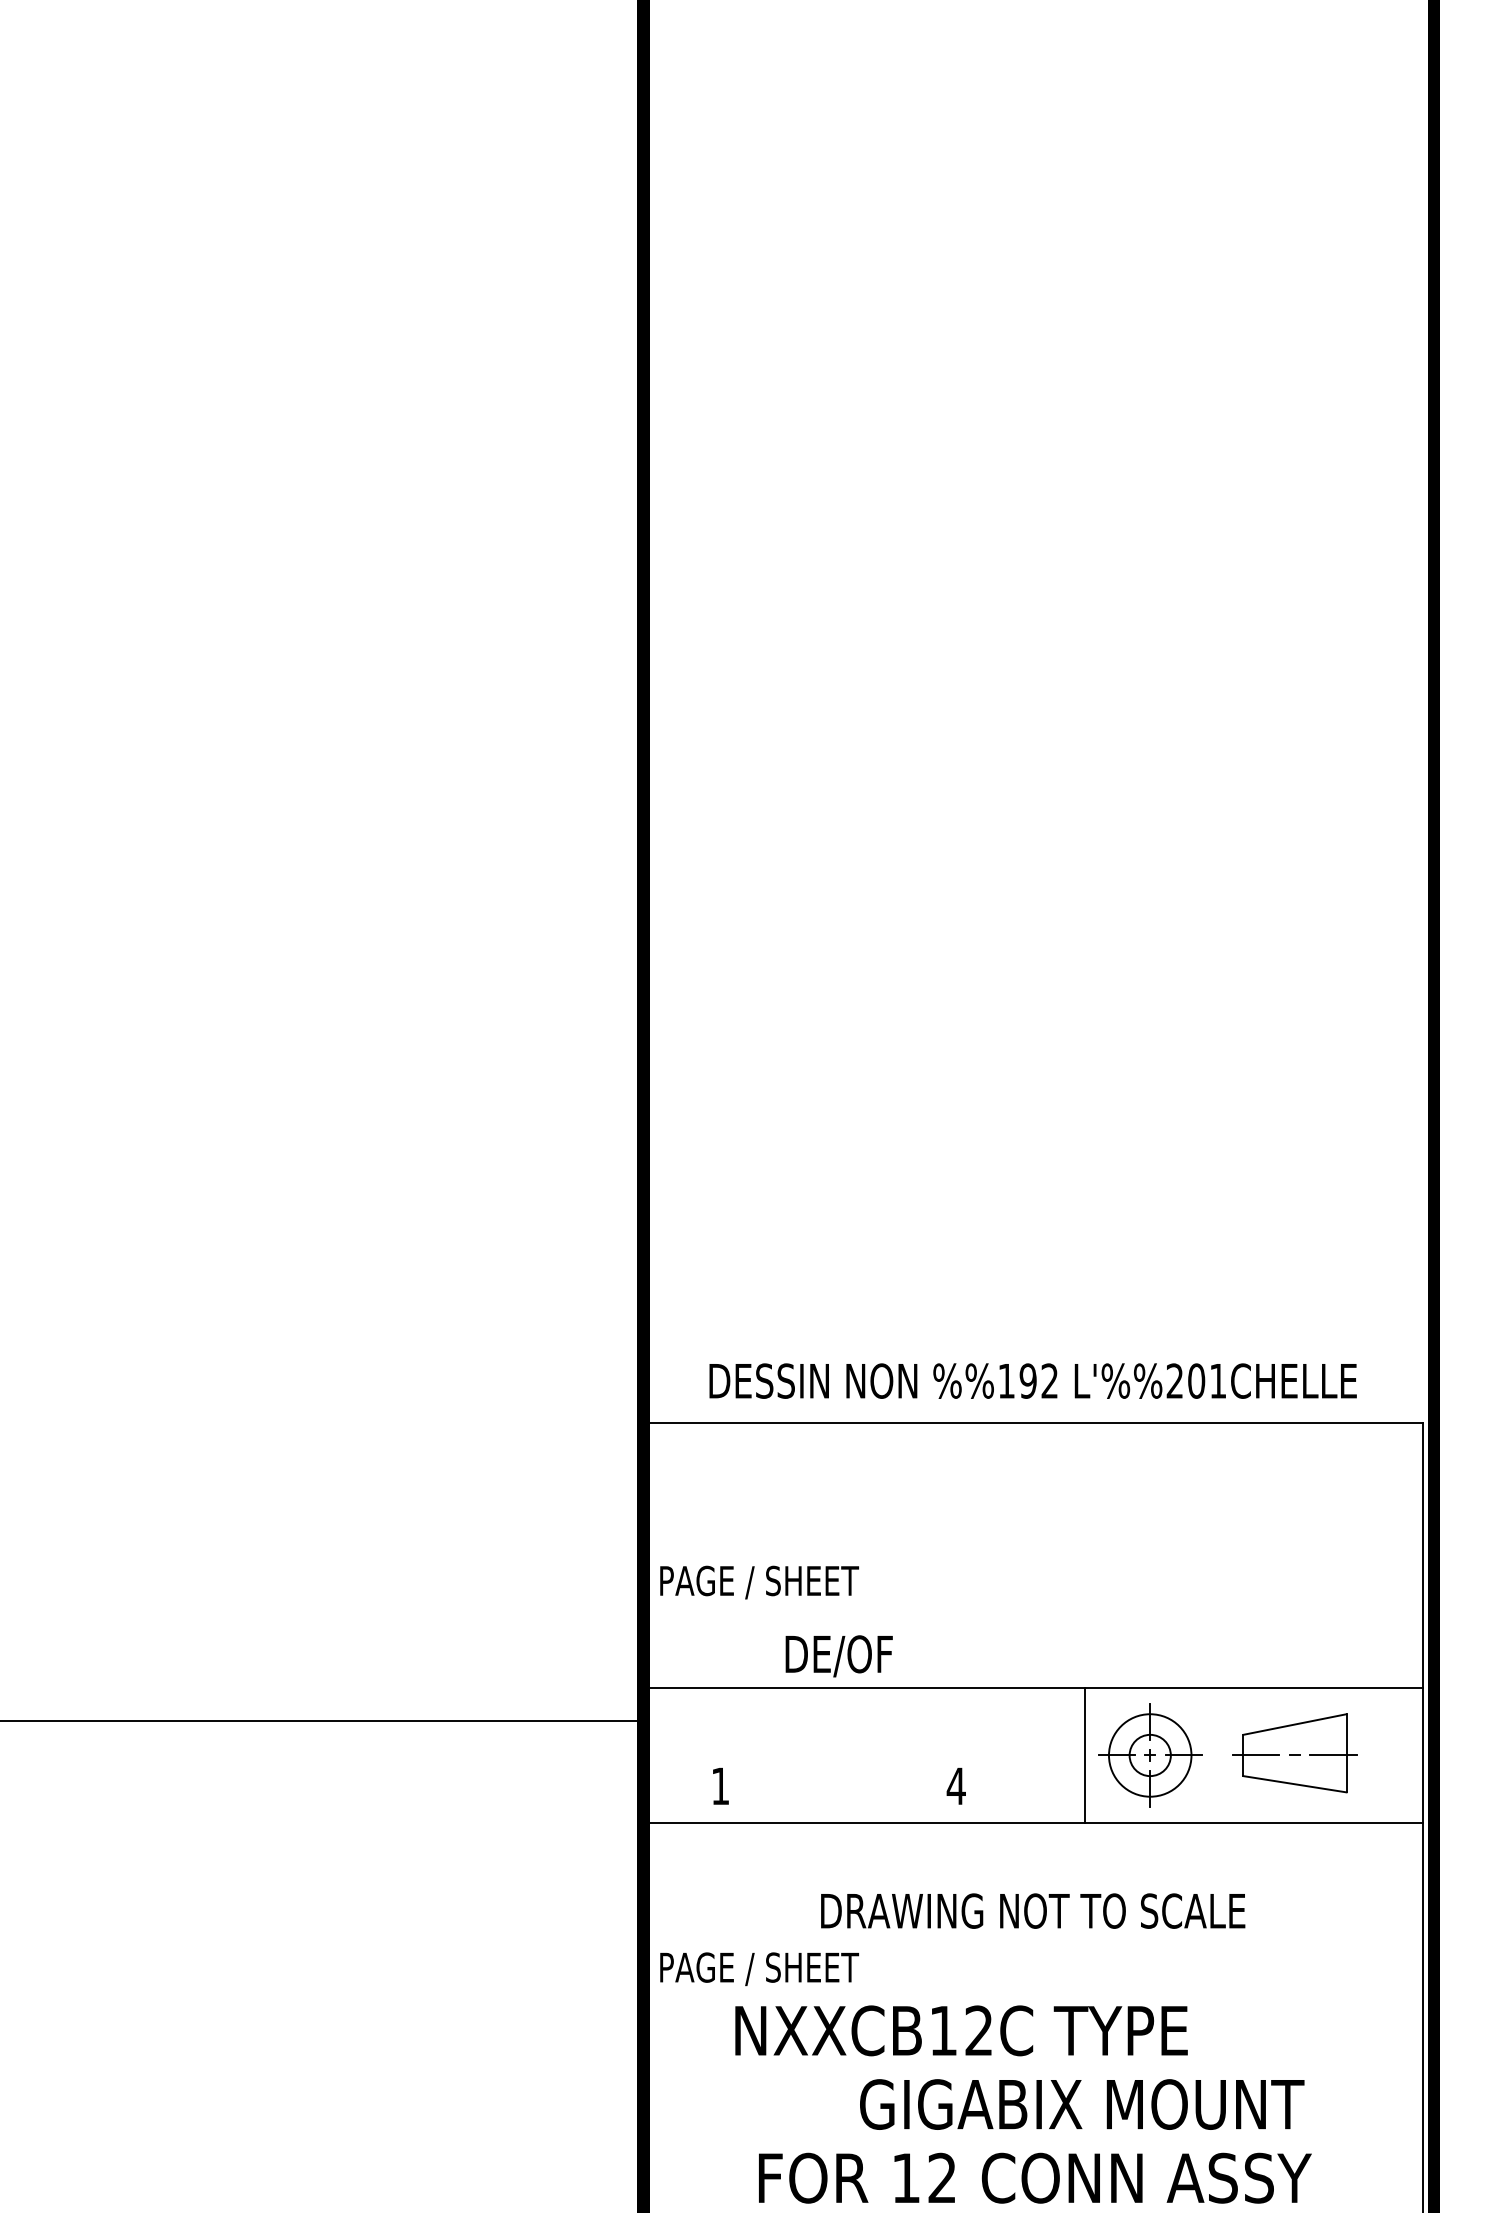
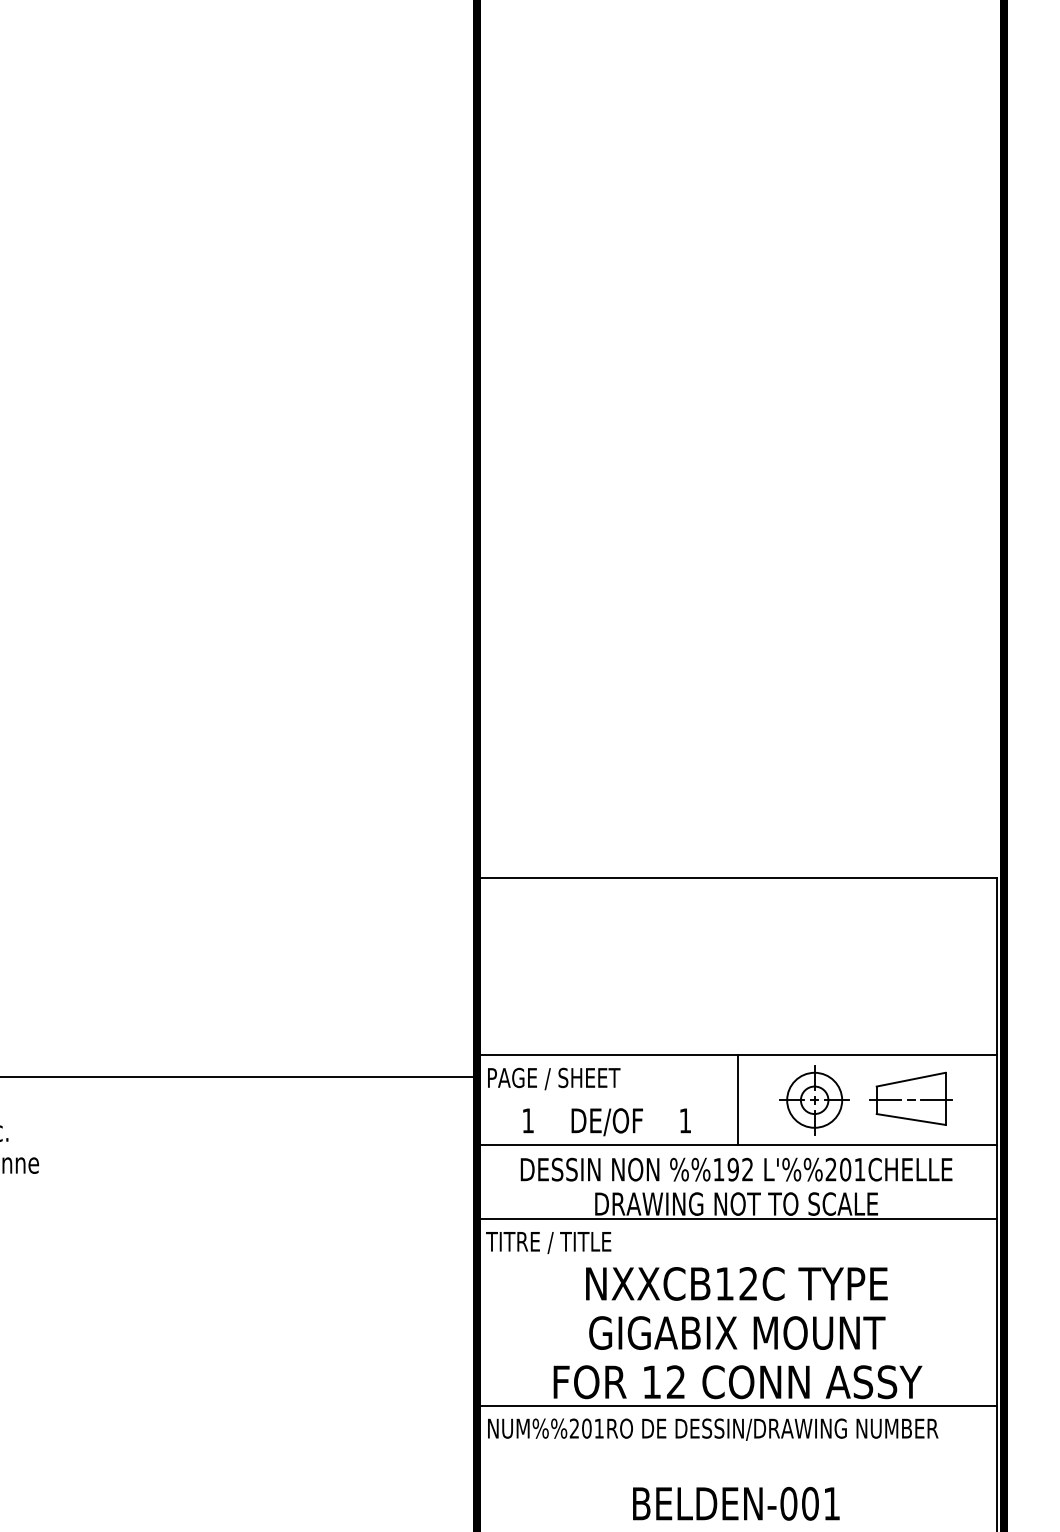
text: (1032, 1380) -> (736, 1169), moved
text: (760, 1581) -> (554, 1078), moved
text: (838, 1656) -> (606, 1122), moved
line: (1083, 1755) -> (737, 1100), moved
text: (956, 1785) -> (685, 1120), 4 -> 1
line: (1031, 1934) -> (735, 1219), added
text: (758, 1968) -> (553, 1242), PAGE / SHEET -> TITRE / TITLE
text: (961, 2030) -> (736, 1283), moved
text: (1082, 2103) -> (737, 1332), moved

